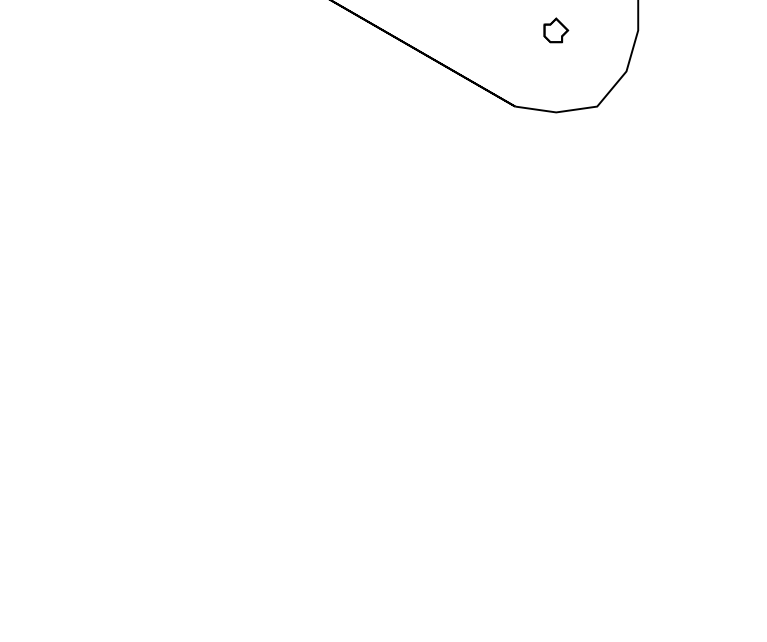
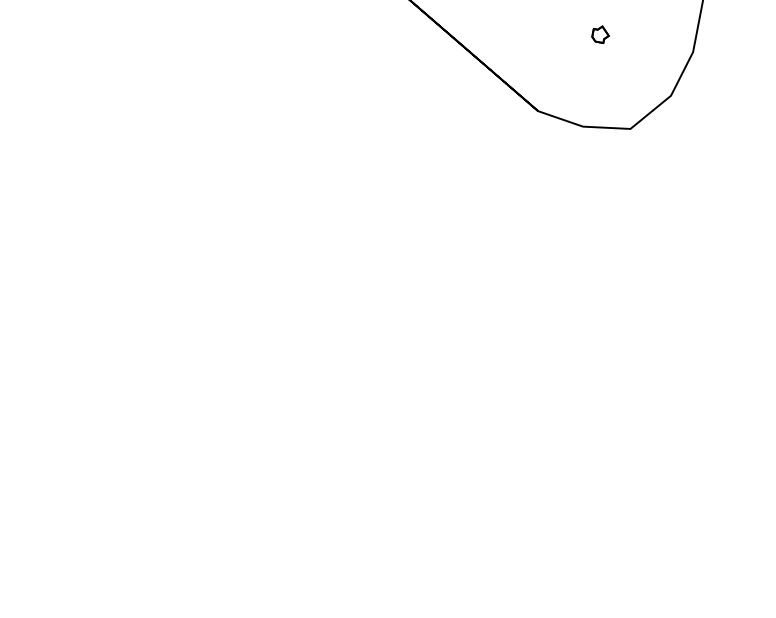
part: (556, 30) -> (601, 34), size x0.6

